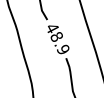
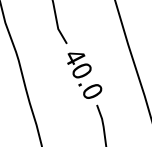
text: (58, 43) -> (84, 81), 48.9 -> 40.0

